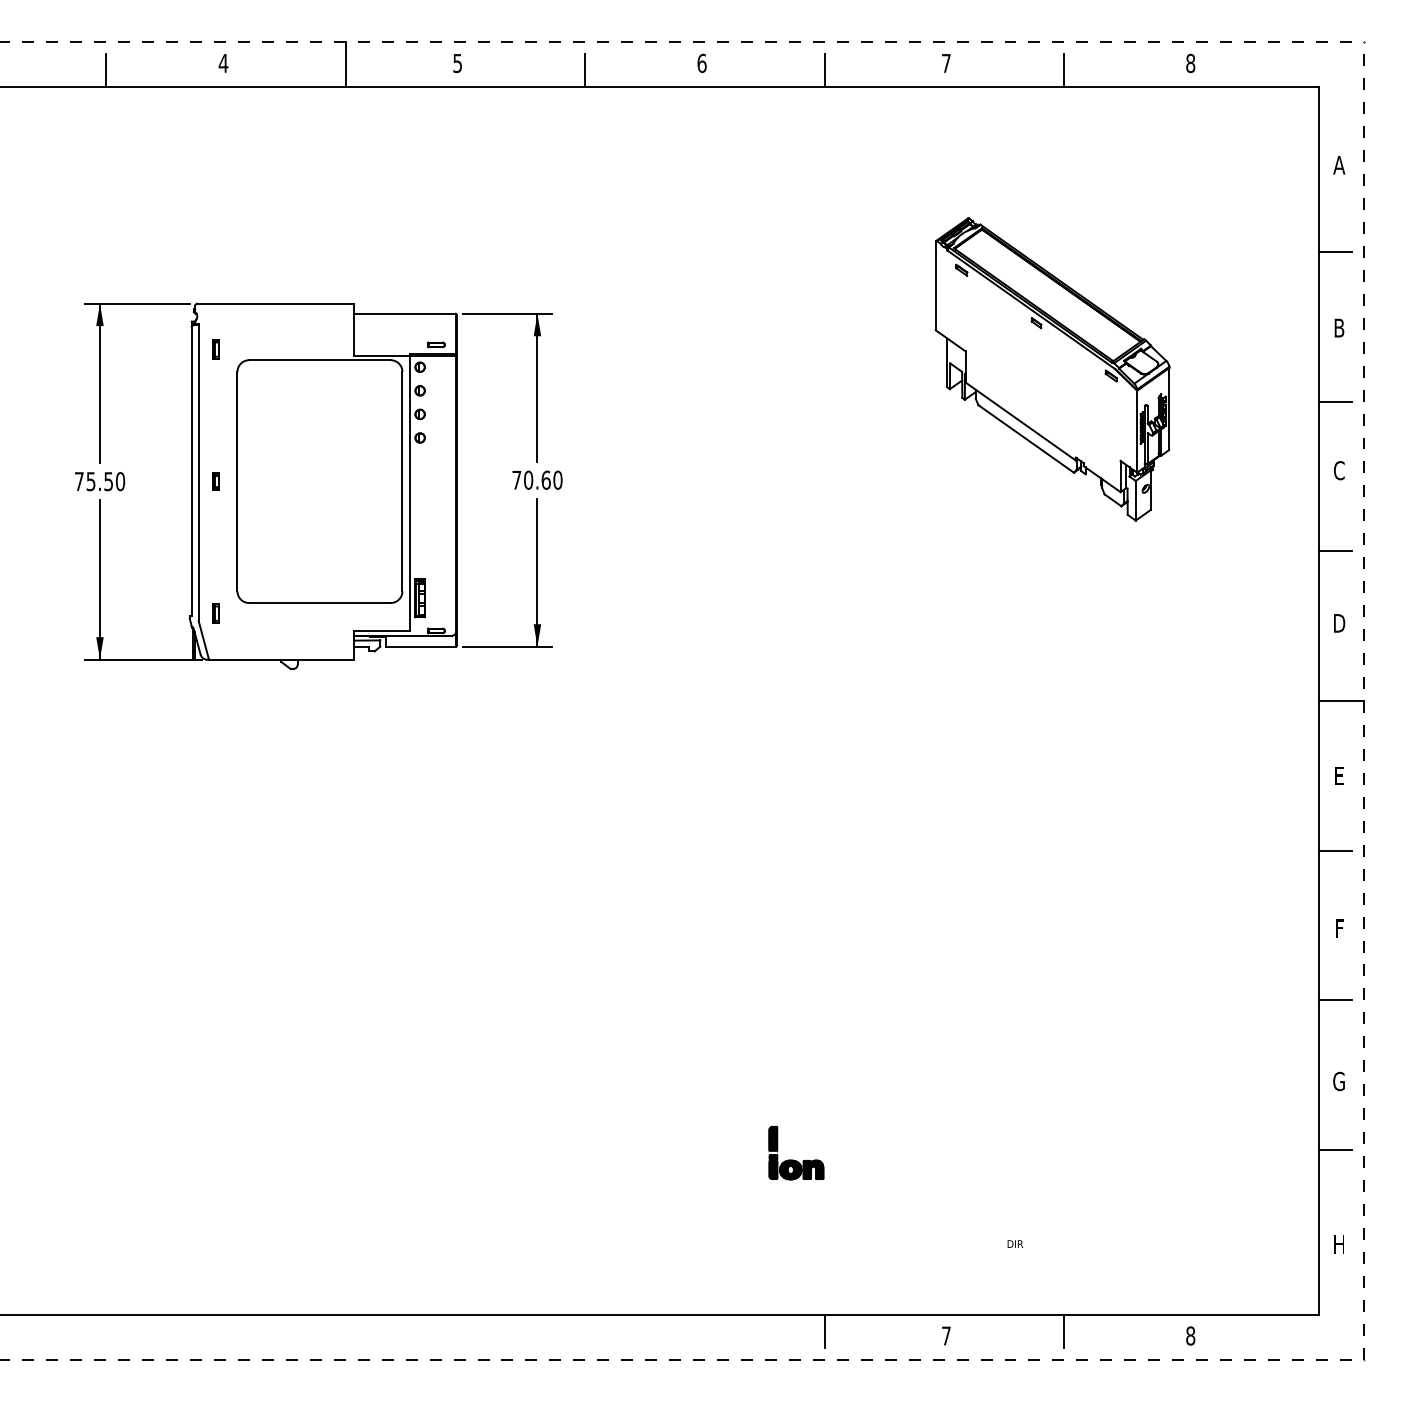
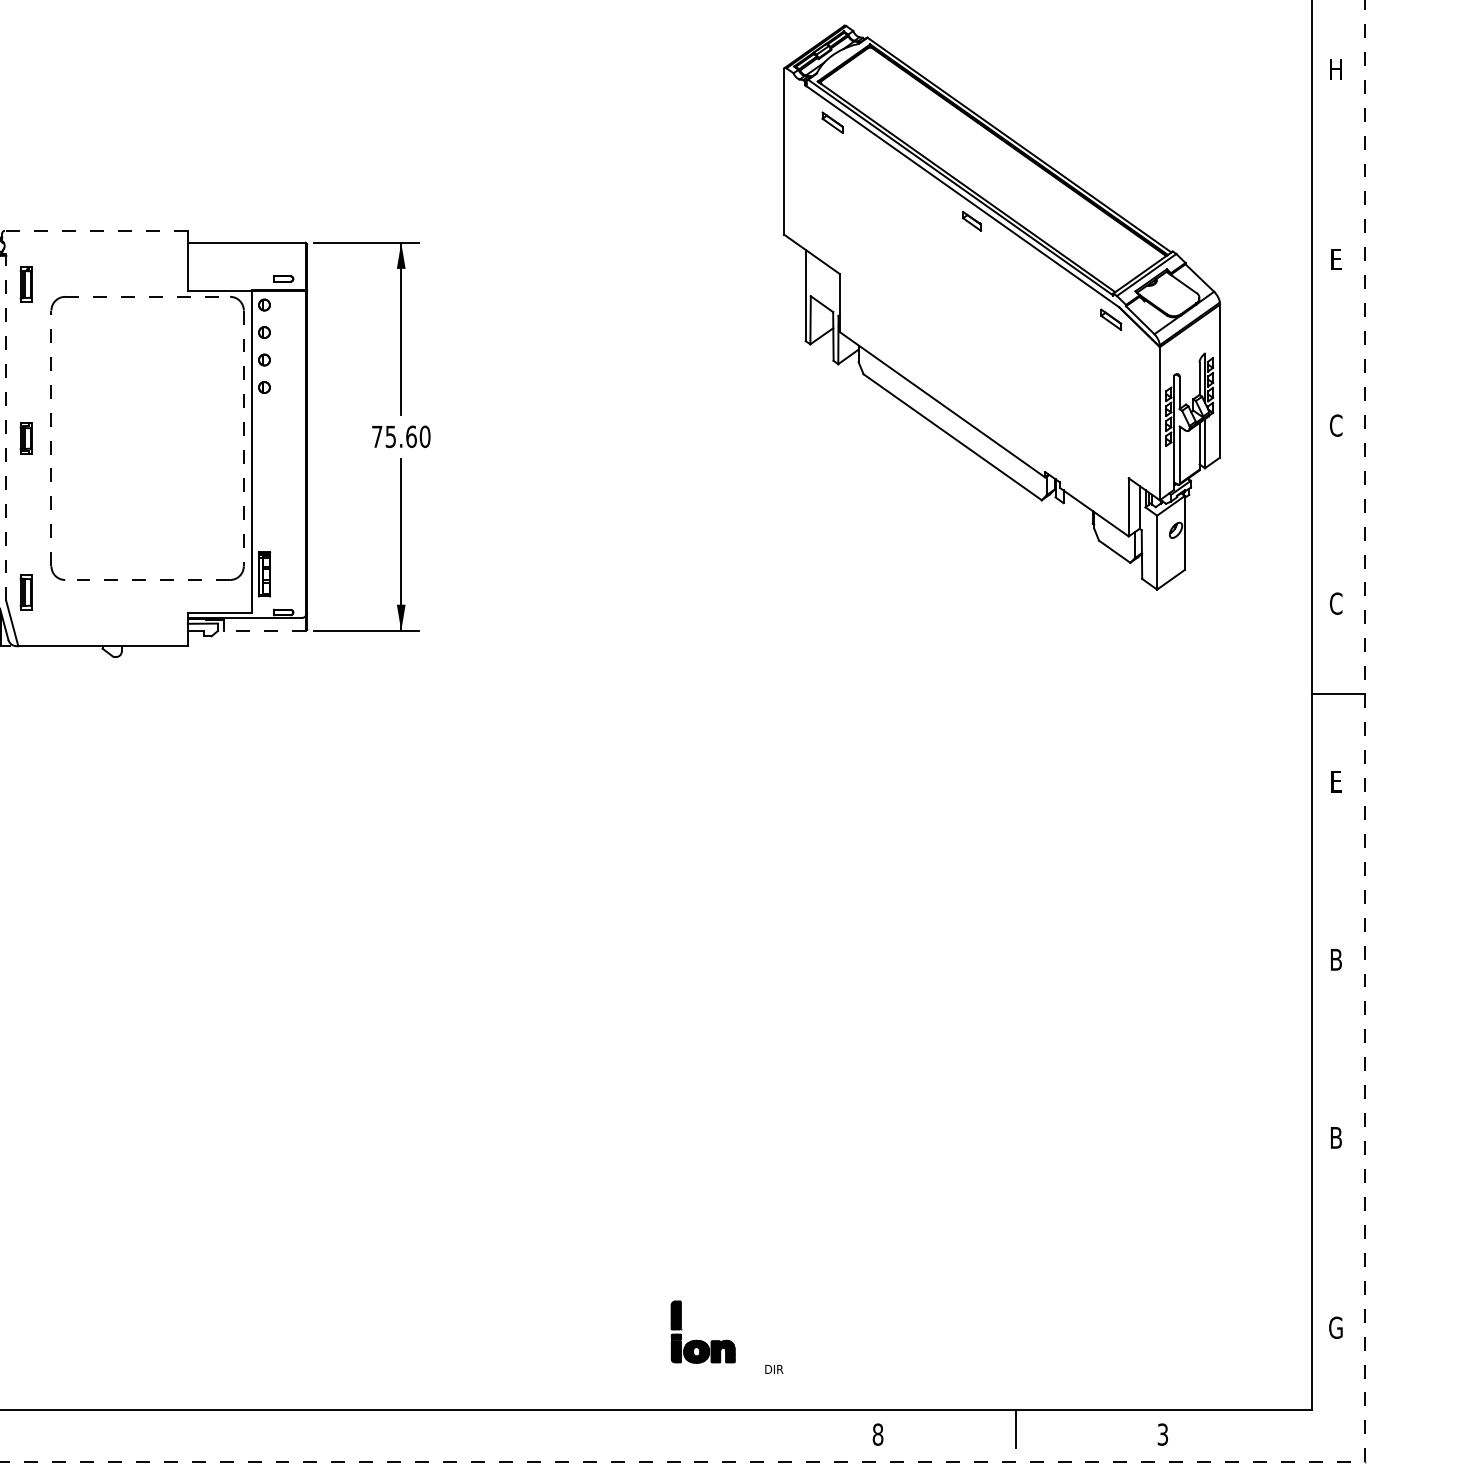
text: (1339, 165) -> (1336, 69), A -> H
line: (1334, 251) -> (1330, 170), removed
line: (275, 303) -> (95, 230), solid -> dashed
text: (1339, 327) -> (1336, 258), B -> E
part: (215, 349) -> (25, 284), size x1.6
line: (319, 360) -> (147, 297), solid -> dashed
part: (1052, 369) -> (1001, 307), size x1.6
line: (1334, 401) -> (1330, 345), removed
line: (198, 472) -> (6, 427), solid -> dashed
text: (528, 479) -> (390, 435), 70.60 -> 75.60
part: (215, 481) -> (25, 438), size x1.6
line: (237, 481) -> (51, 438), solid -> dashed
line: (402, 481) -> (243, 438), solid -> dashed
line: (1334, 551) -> (1330, 519), removed
line: (319, 603) -> (147, 580), solid -> dashed
part: (215, 613) -> (25, 592), size x1.6
text: (1339, 622) -> (1336, 602), D -> C
line: (420, 646) -> (264, 630), solid -> dashed
line: (1334, 850) -> (1330, 868), removed
text: (1339, 928) -> (1336, 959), F -> B
line: (1334, 1000) -> (1330, 1043), removed
text: (1338, 1081) -> (1335, 1137), G -> B
line: (1334, 1150) -> (1330, 1218), removed
part: (793, 1159) -> (699, 1339), moved
text: (1015, 1243) -> (774, 1368), moved
text: (1338, 1243) -> (1335, 1326), H -> G
line: (824, 1330) -> (735, 1428), removed
text: (945, 1335) -> (877, 1434), 7 -> 8
text: (1190, 1335) -> (1162, 1434), 8 -> 3

